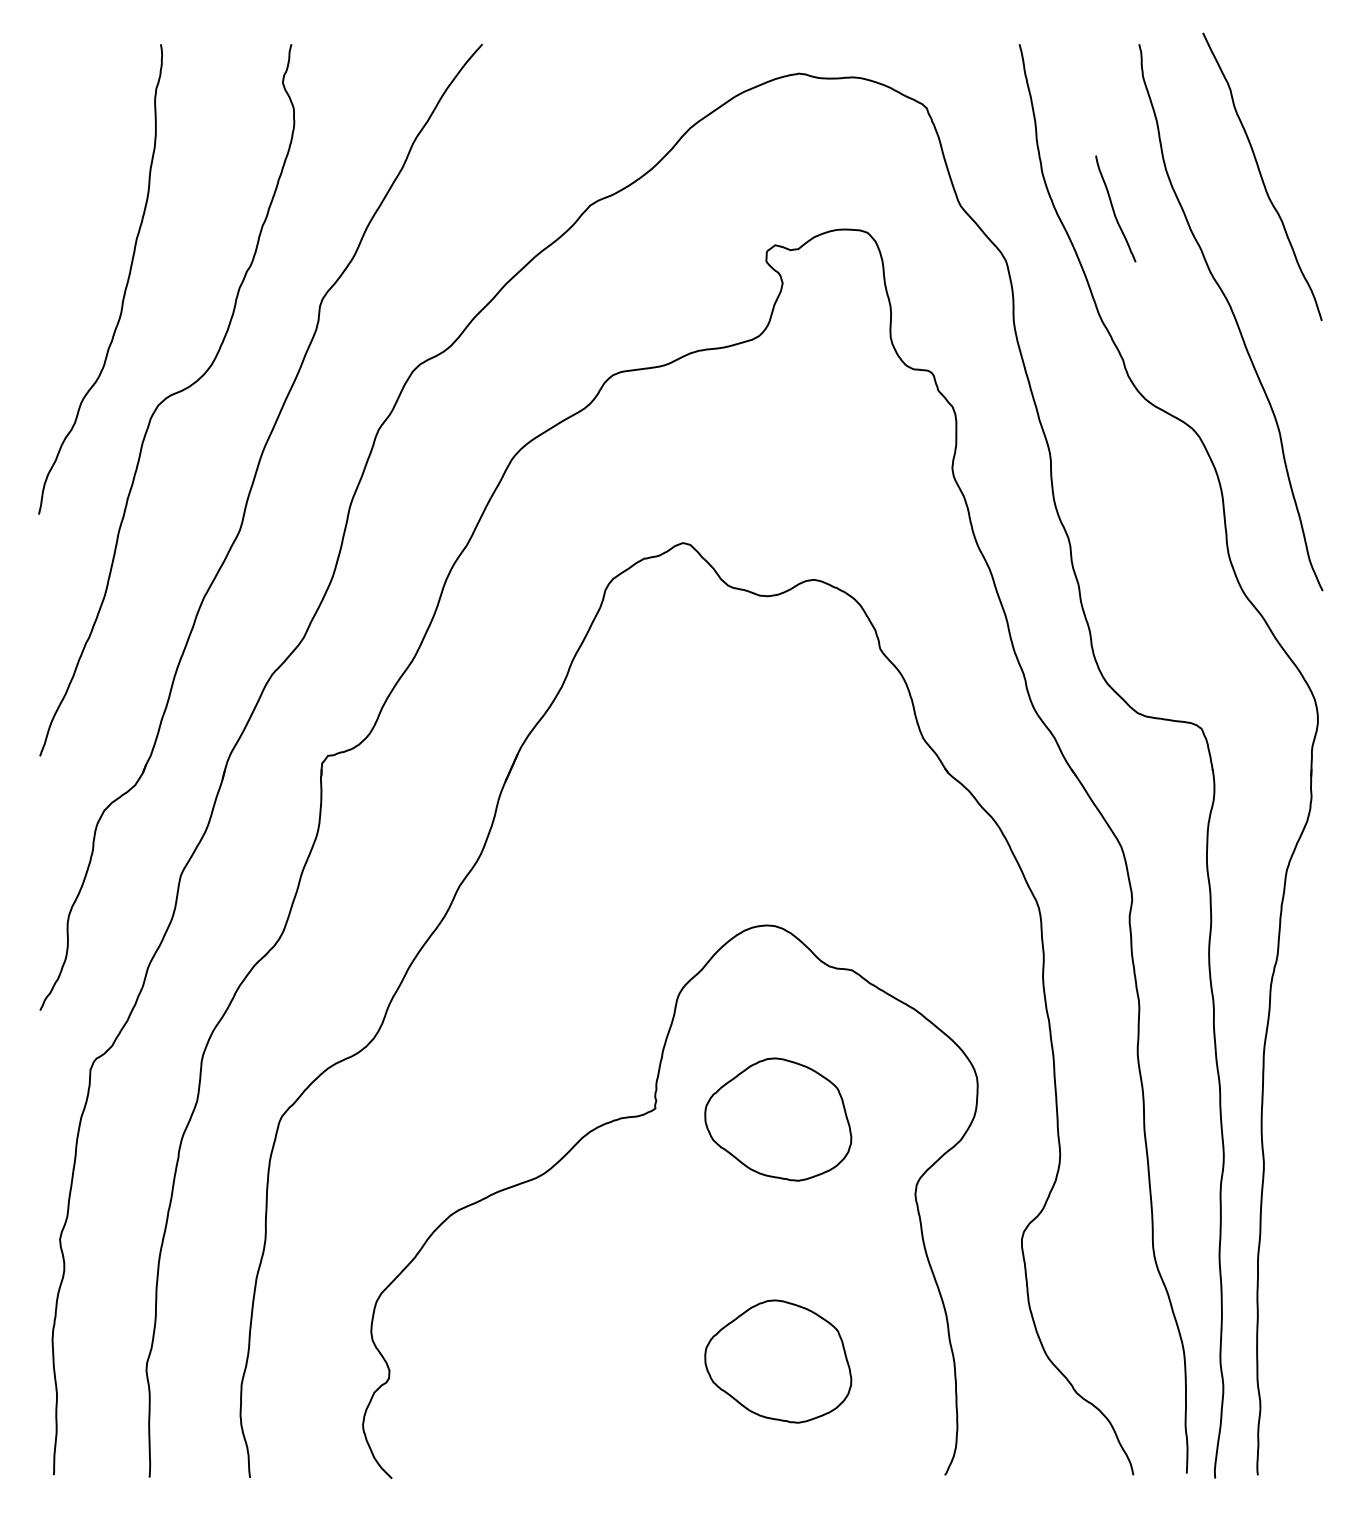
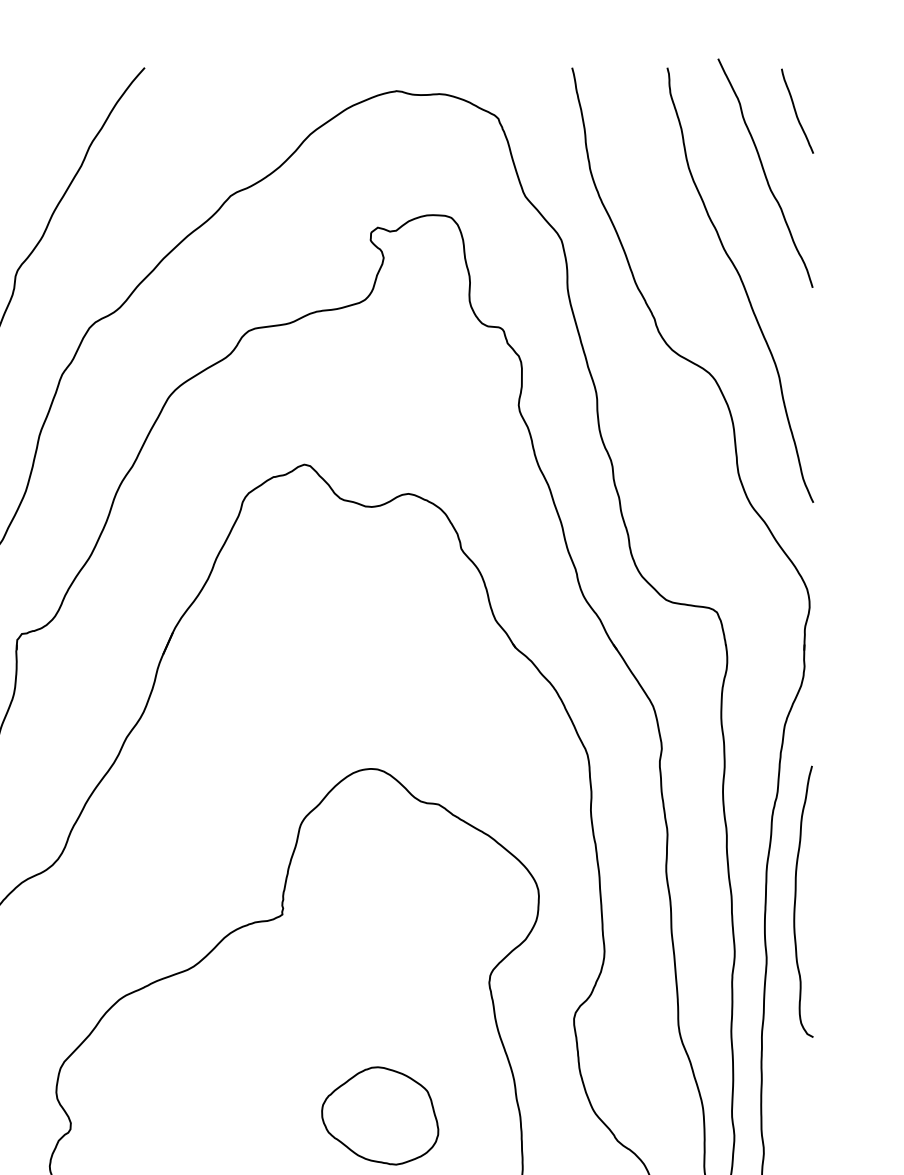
curve: (1114, 209) -> (796, 111), moved
curve: (1300, 1092) -> (795, 901), added
part: (778, 1119) -> (380, 923), removed

